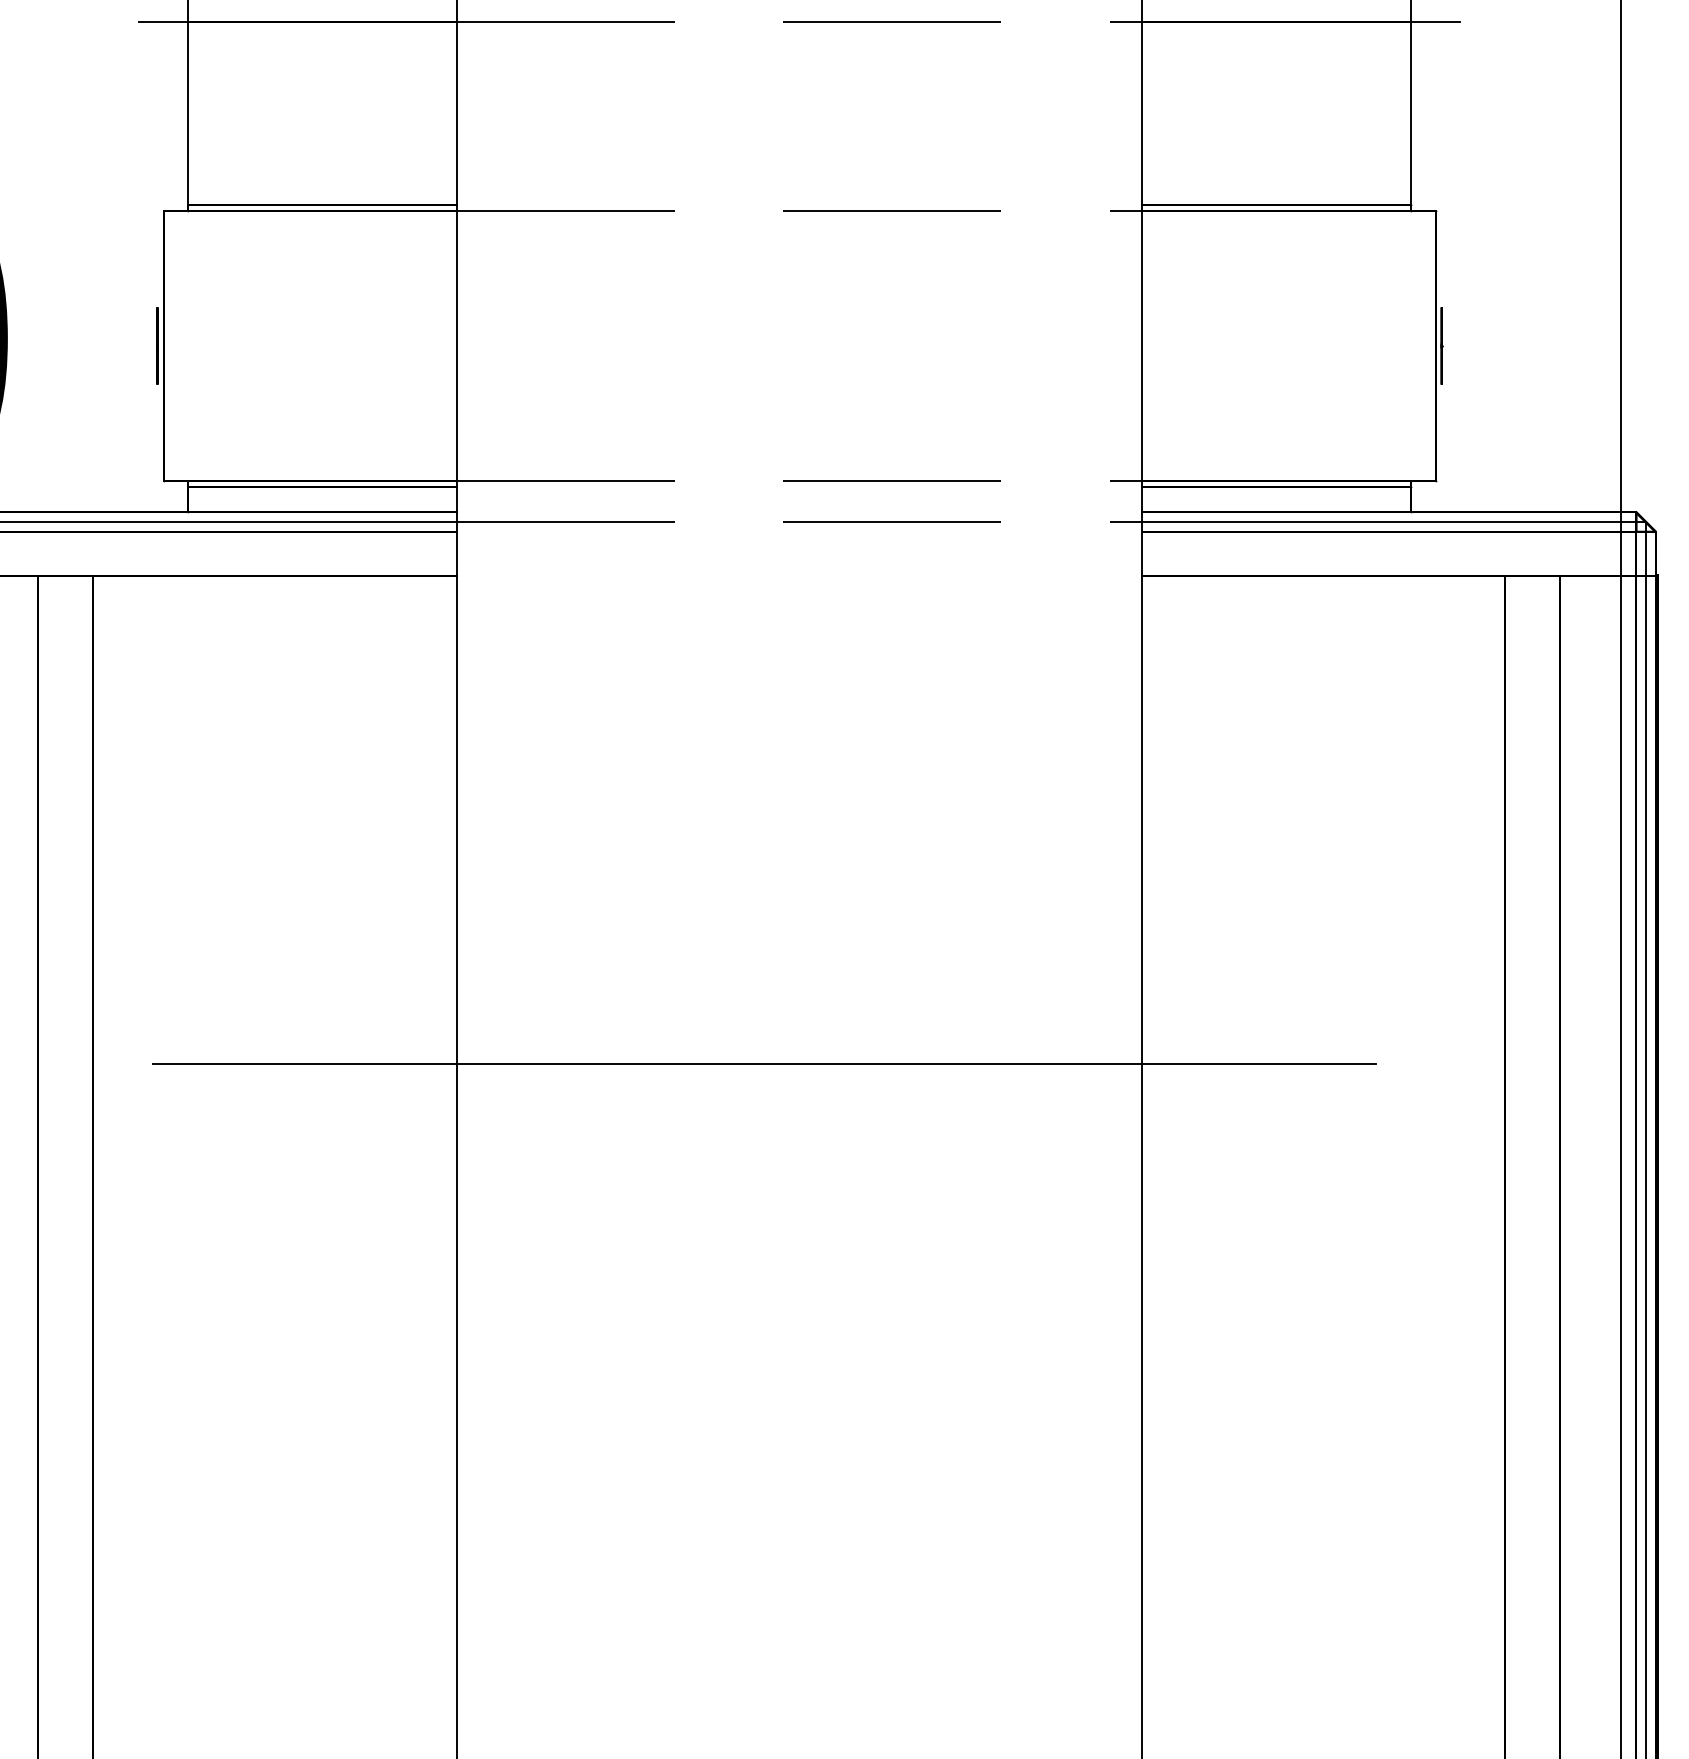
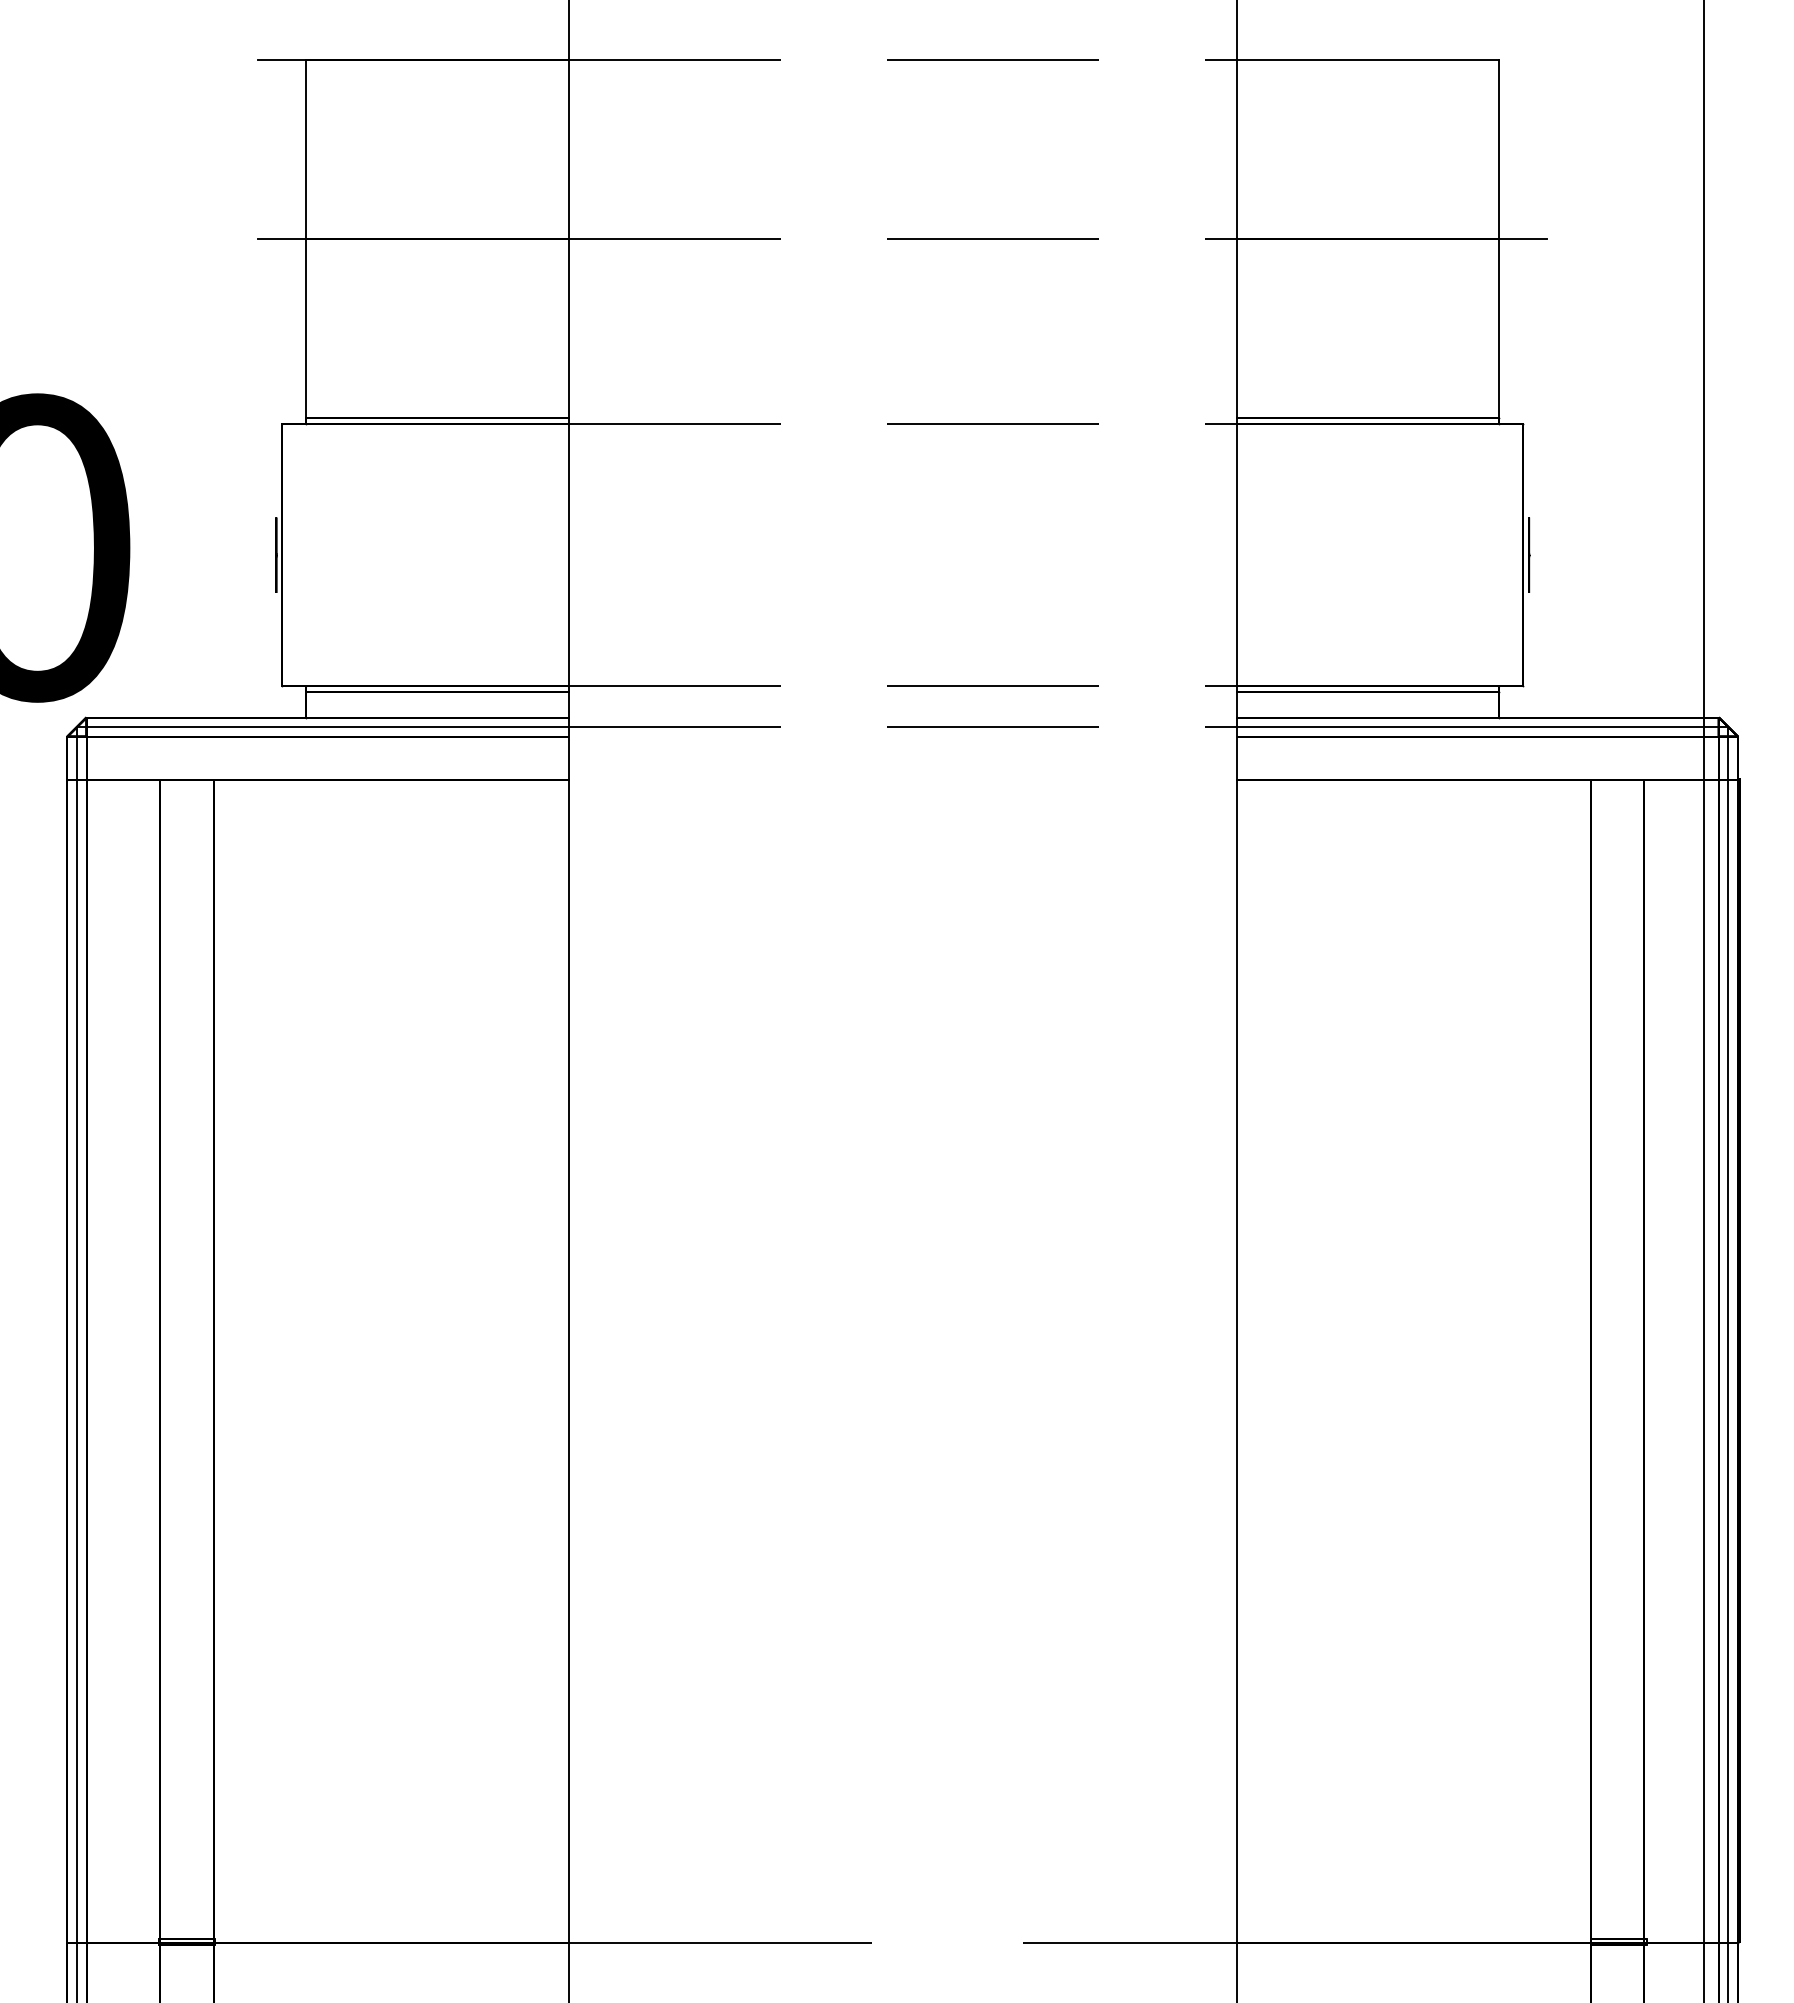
line: (763, 1063) -> (867, 1255), removed

